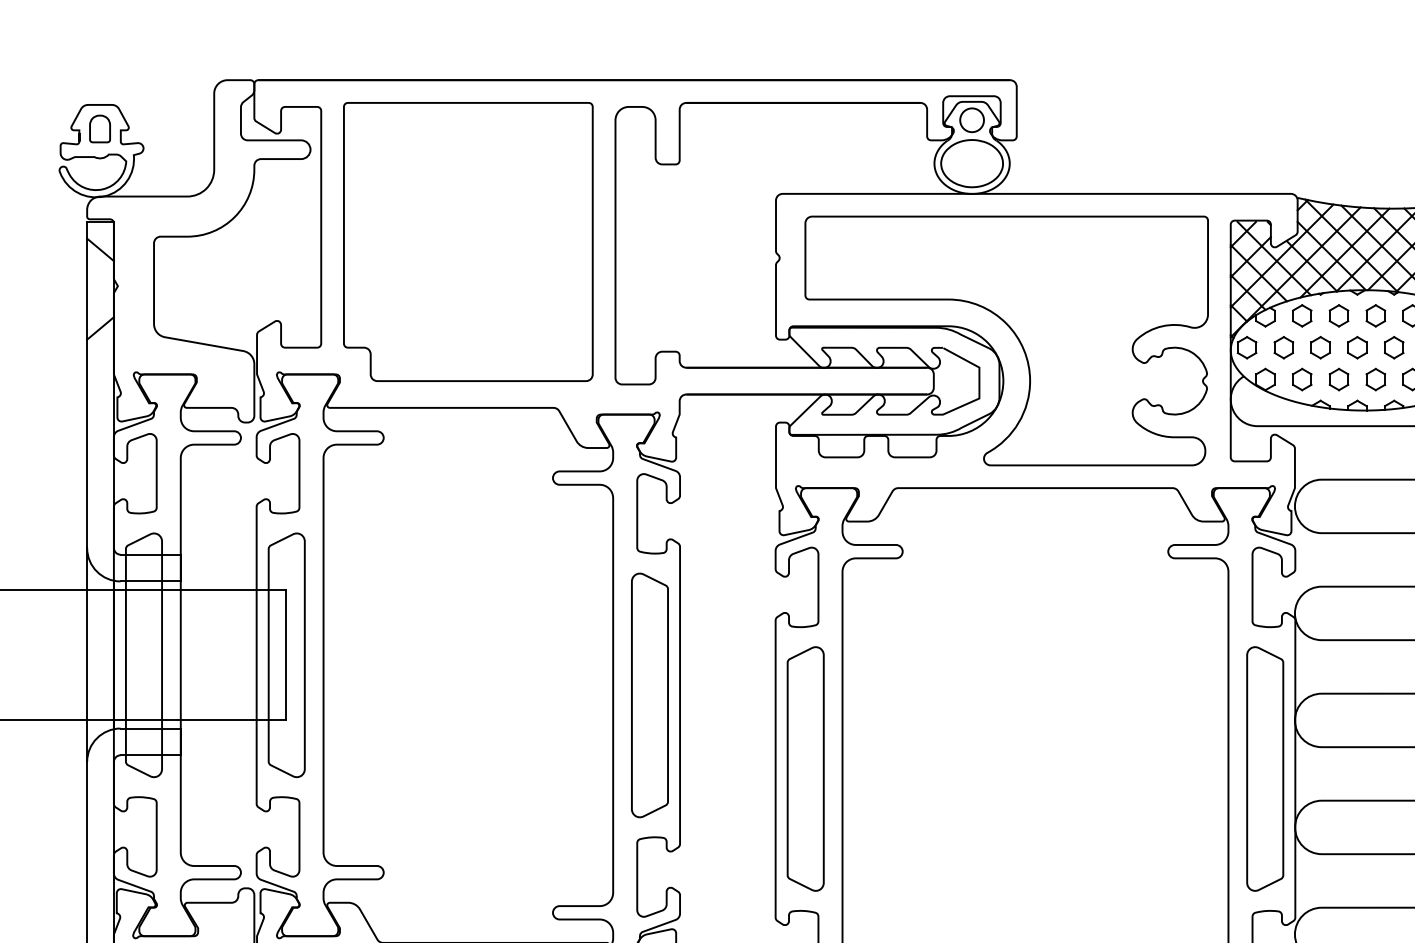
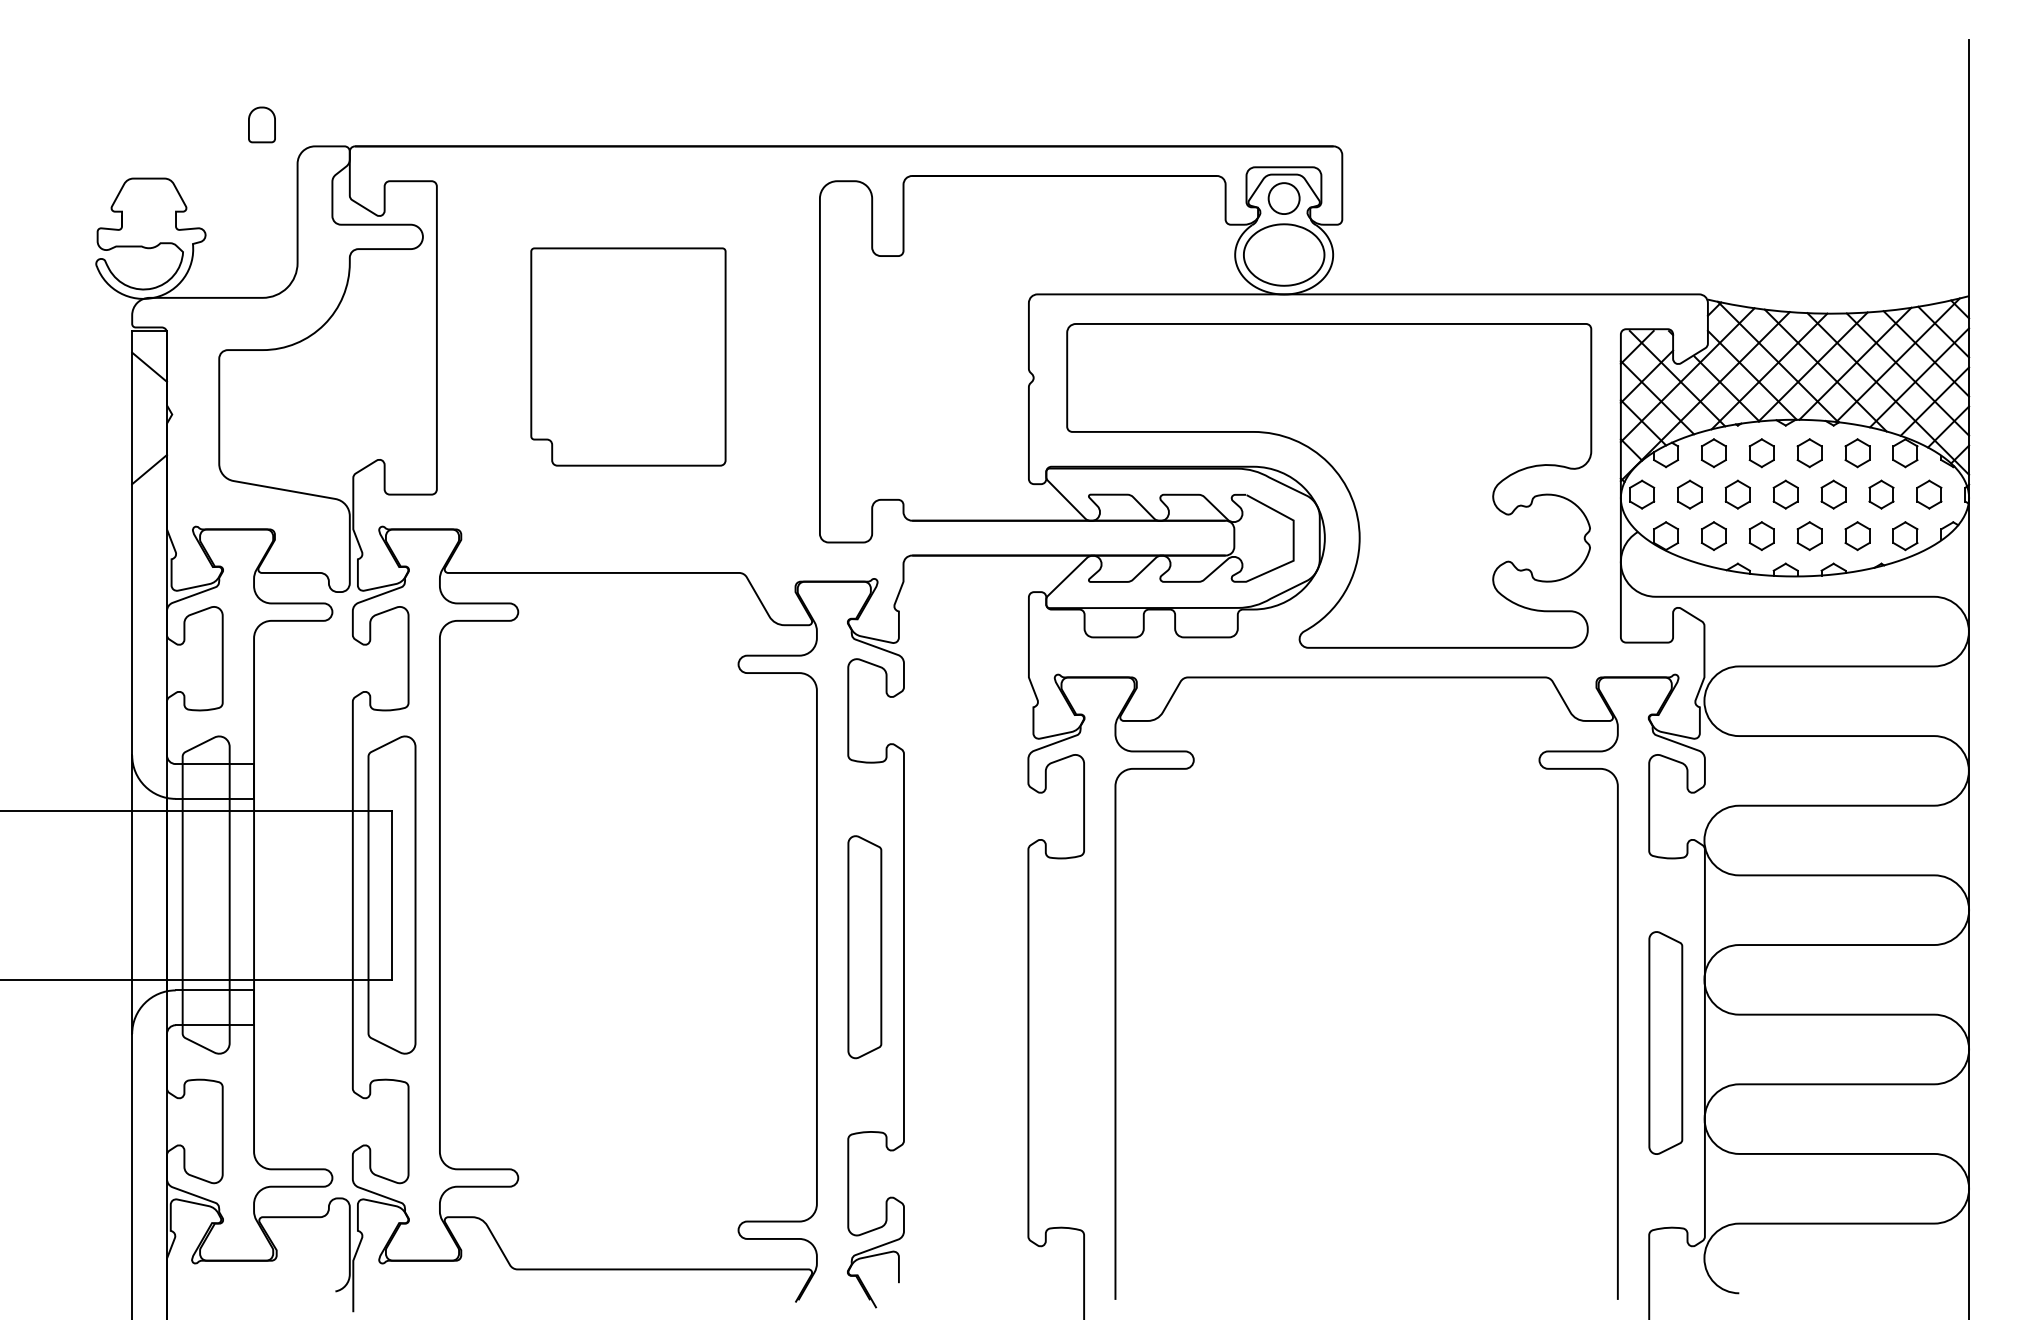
part: (99, 128) -> (261, 124), moved
part: (468, 241) -> (628, 356), size x0.6
part: (649, 694) -> (864, 946), size x0.7
part: (805, 768) -> (1067, 1042), removed
part: (1265, 768) -> (1665, 1042), size x0.7

